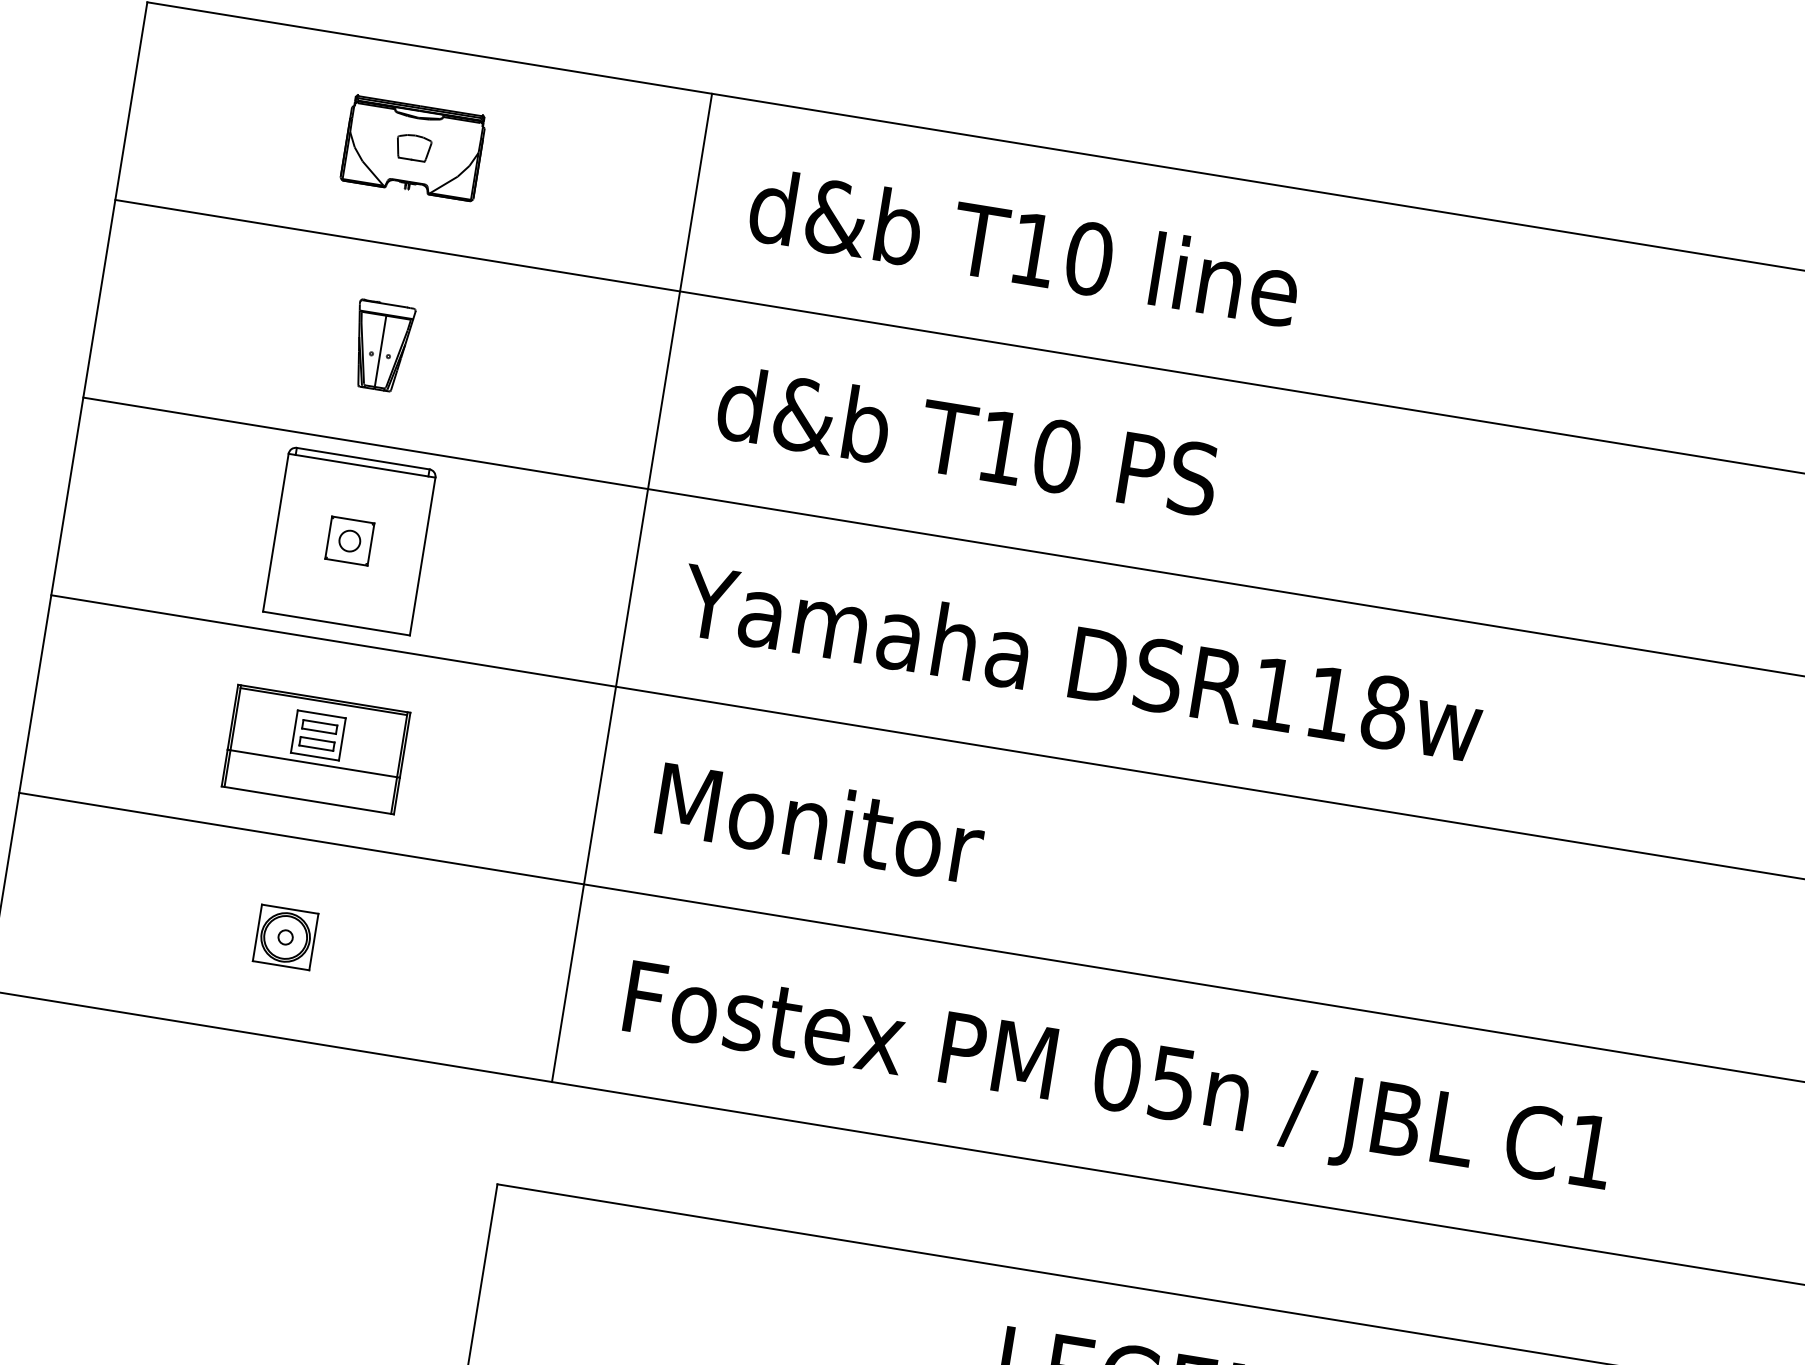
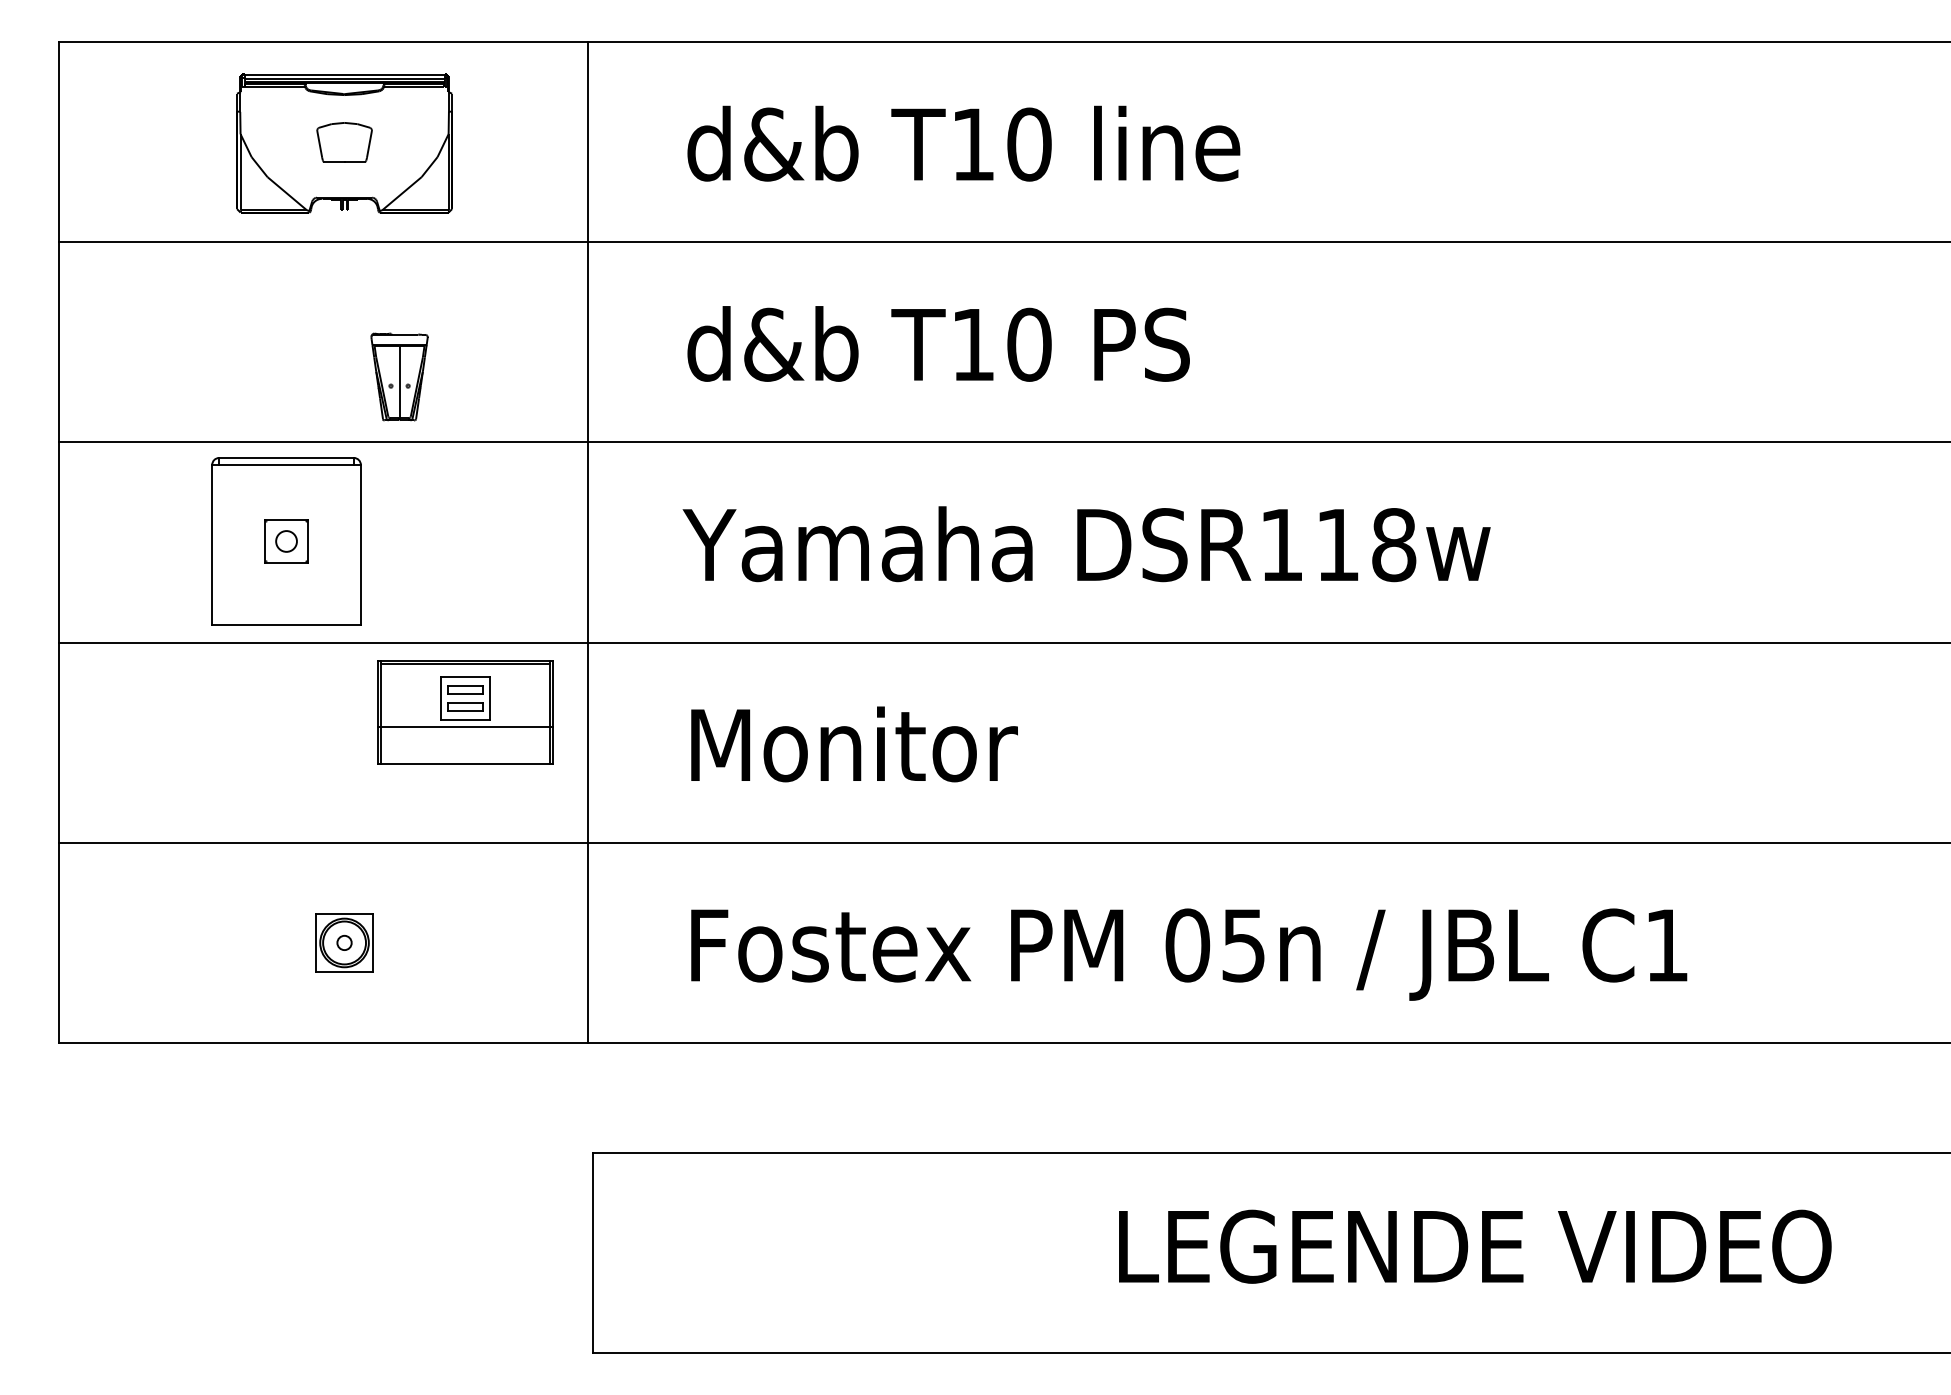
part: (413, 148) -> (344, 143), size x1.6
part: (381, 345) -> (399, 376), moved
part: (349, 541) -> (286, 541), moved
line: (631, 587) -> (587, 542), moved
part: (316, 749) -> (465, 712), moved

